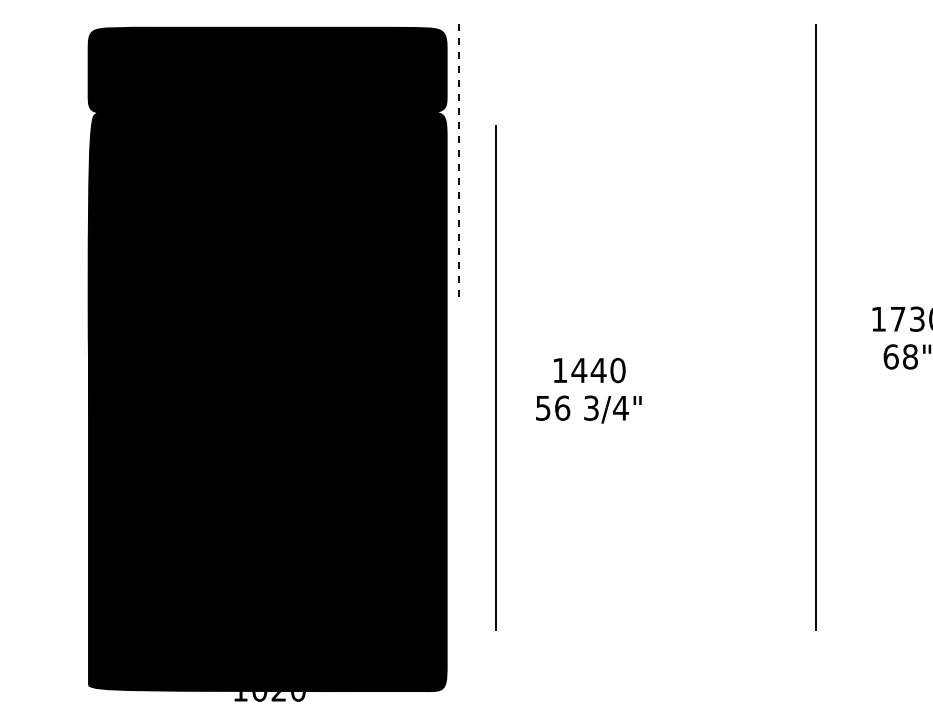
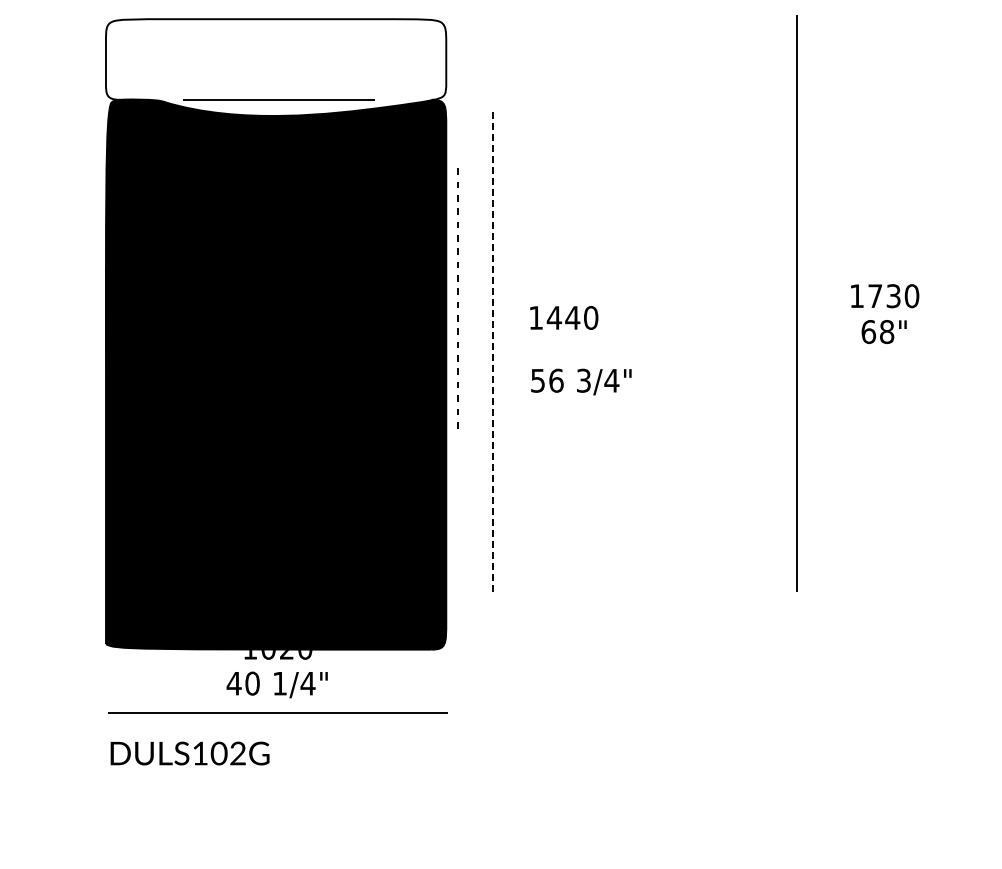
fill: (267, 78) -> (275, 67), removed
line: (458, 156) -> (457, 294), moved
text: (589, 370) -> (564, 317), moved
line: (496, 377) -> (493, 351), solid -> dashed

